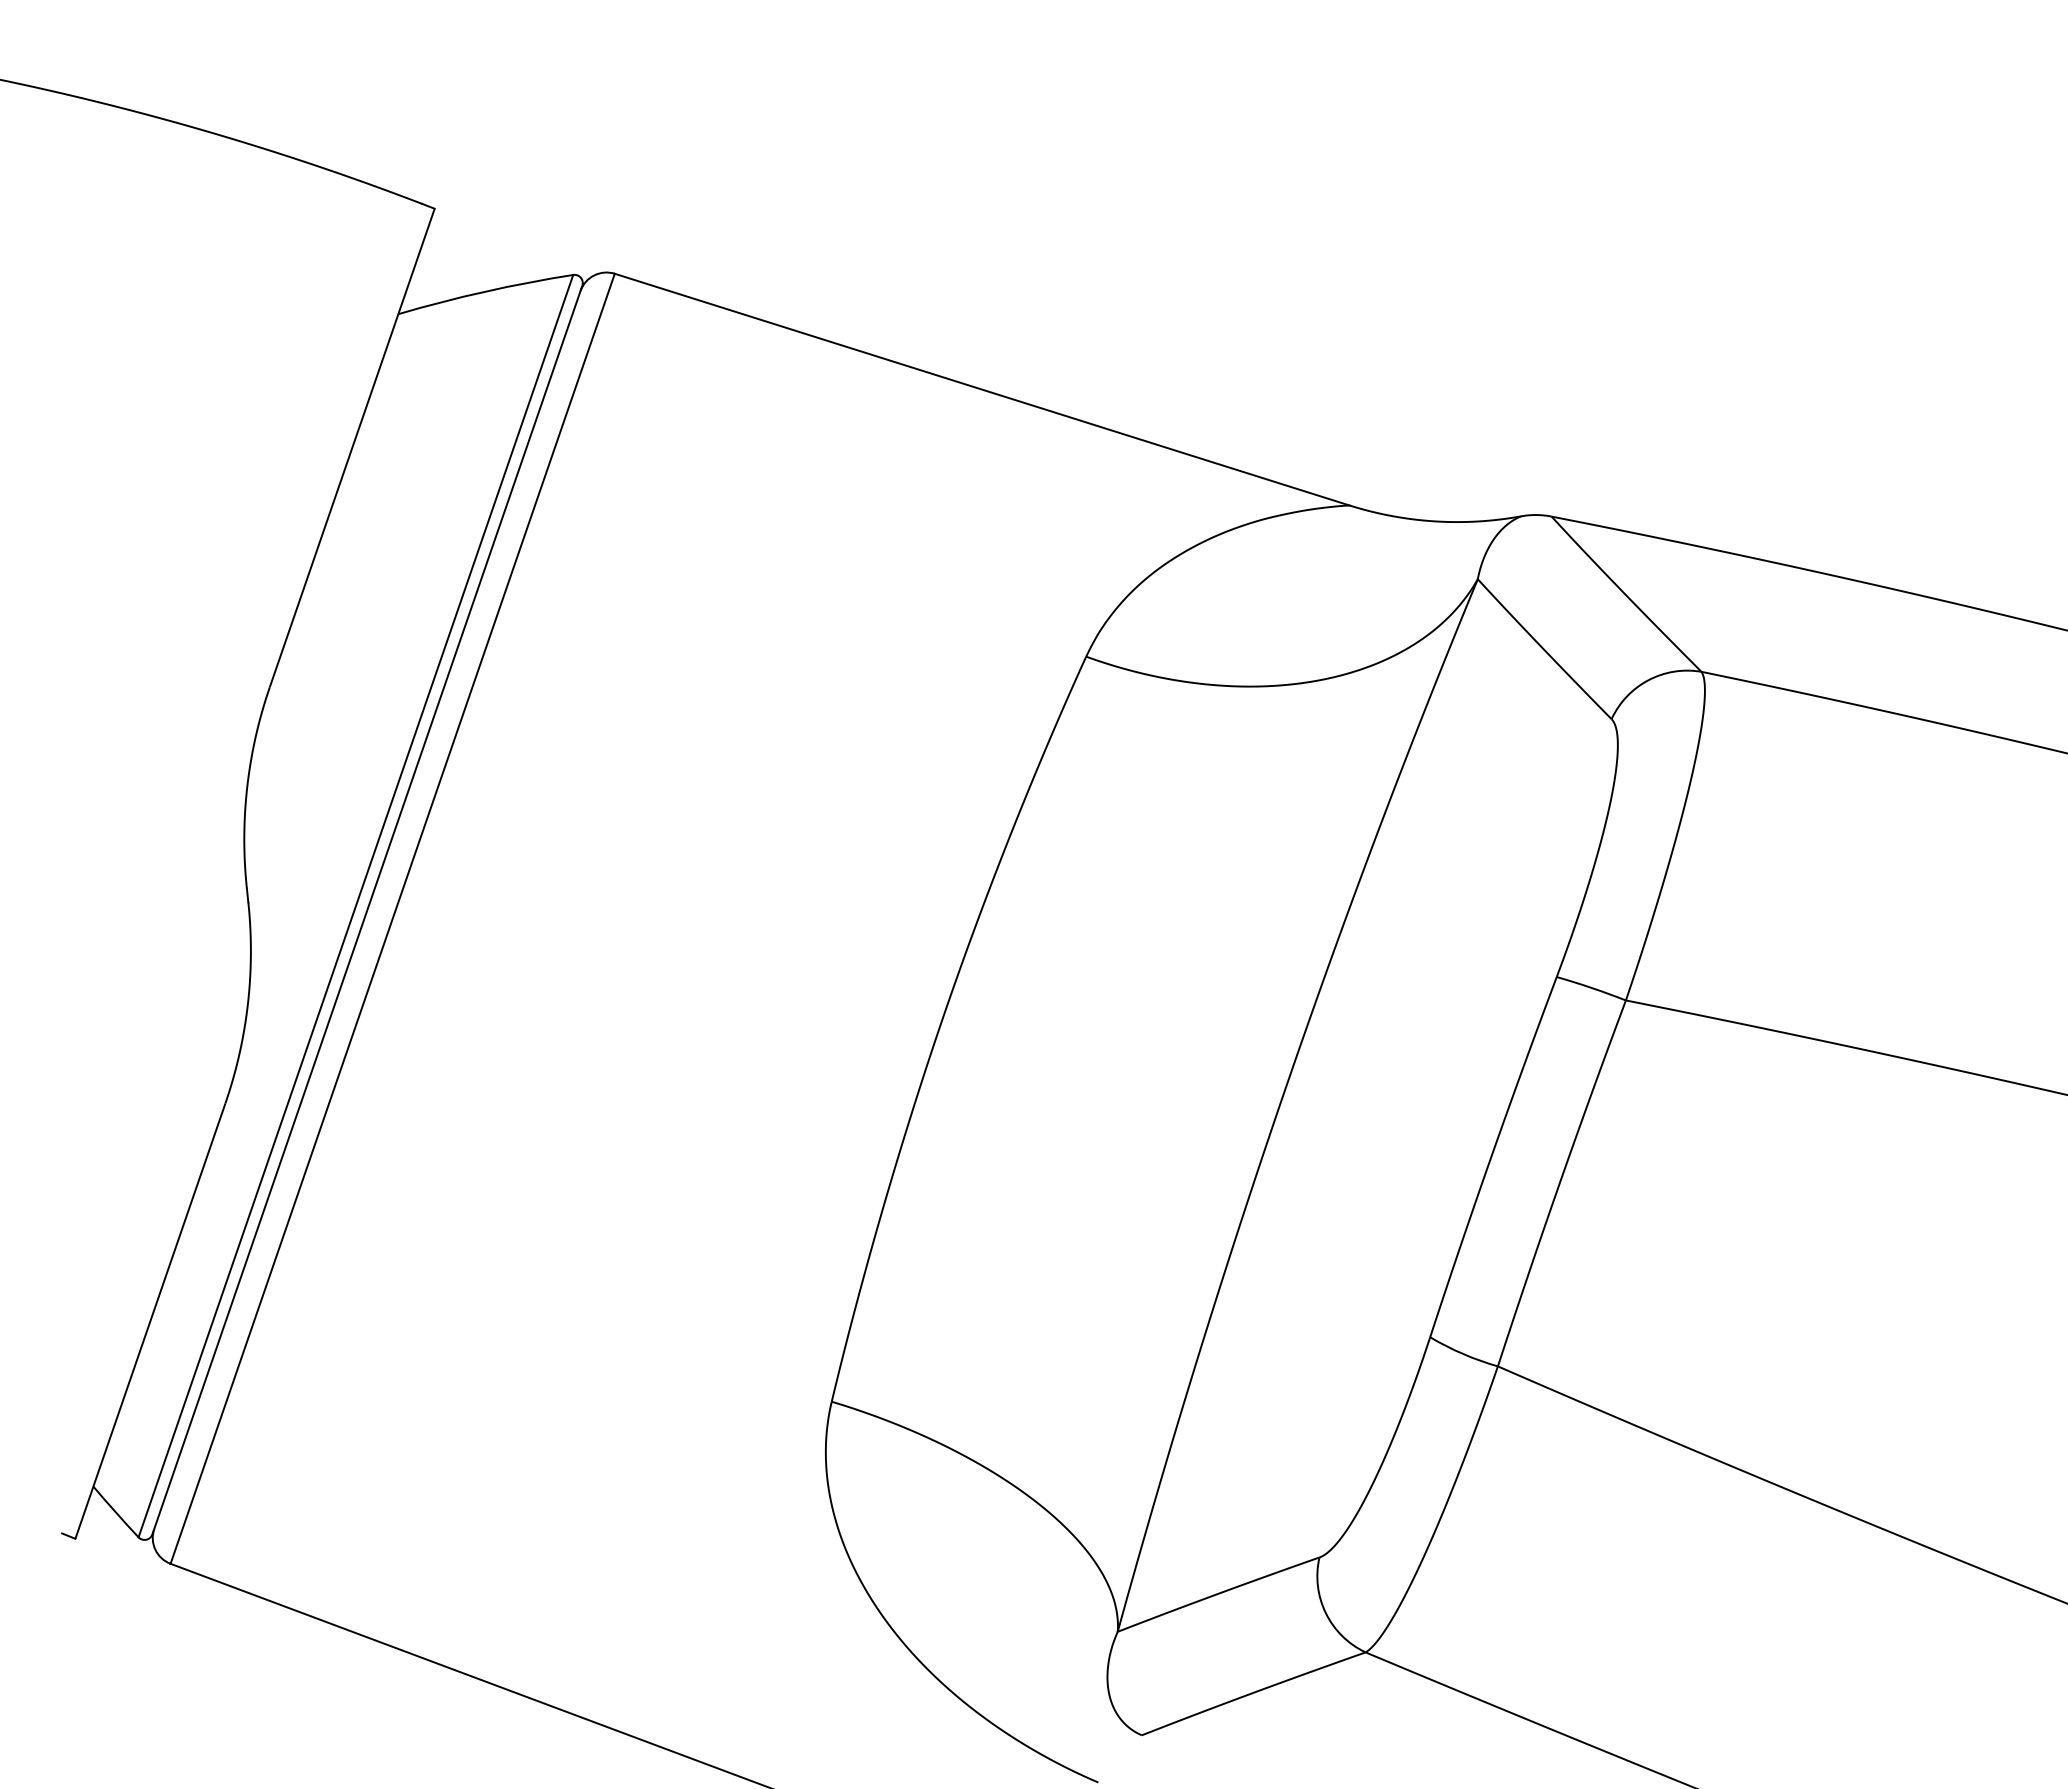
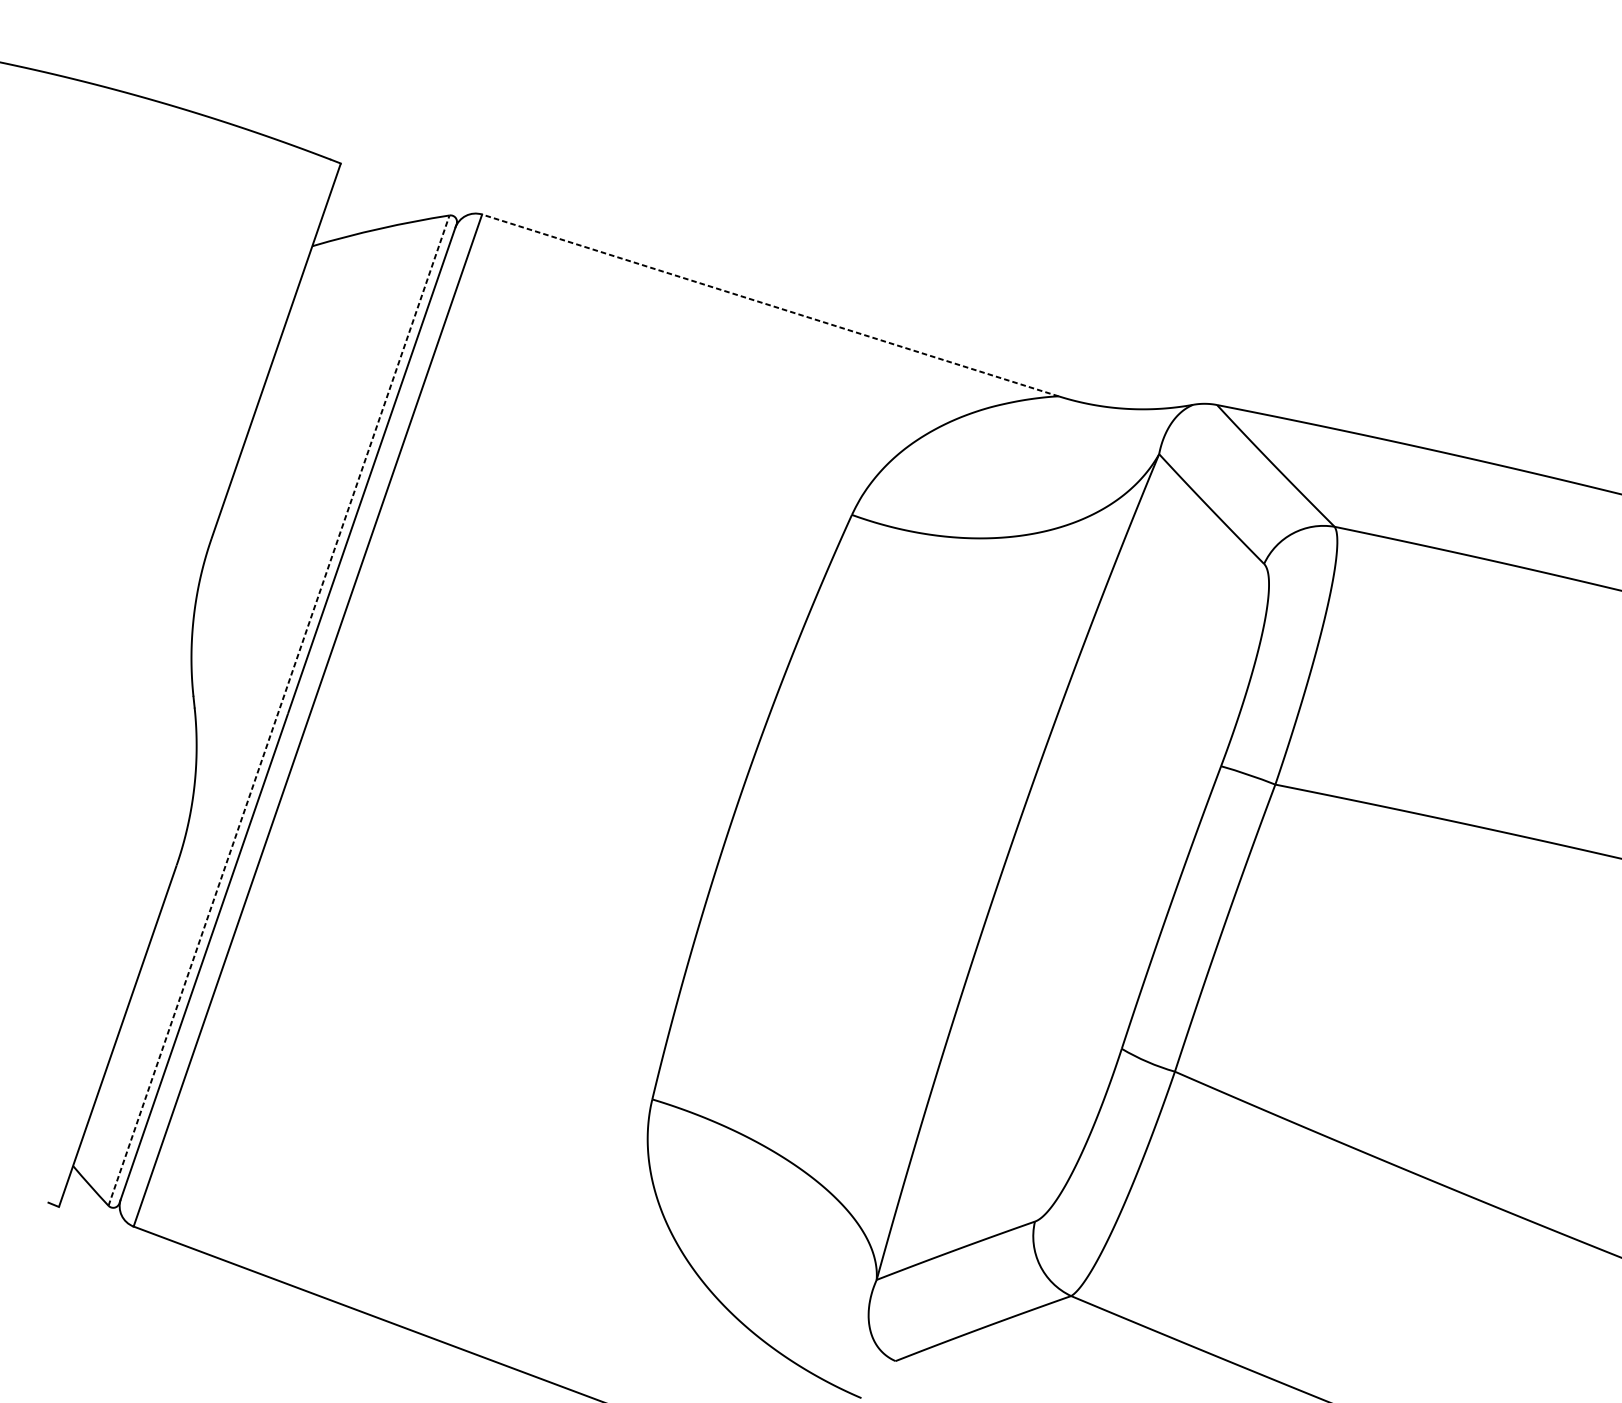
line: (981, 389) -> (769, 305), solid -> dashed
line: (355, 906) -> (278, 710), solid -> dashed

